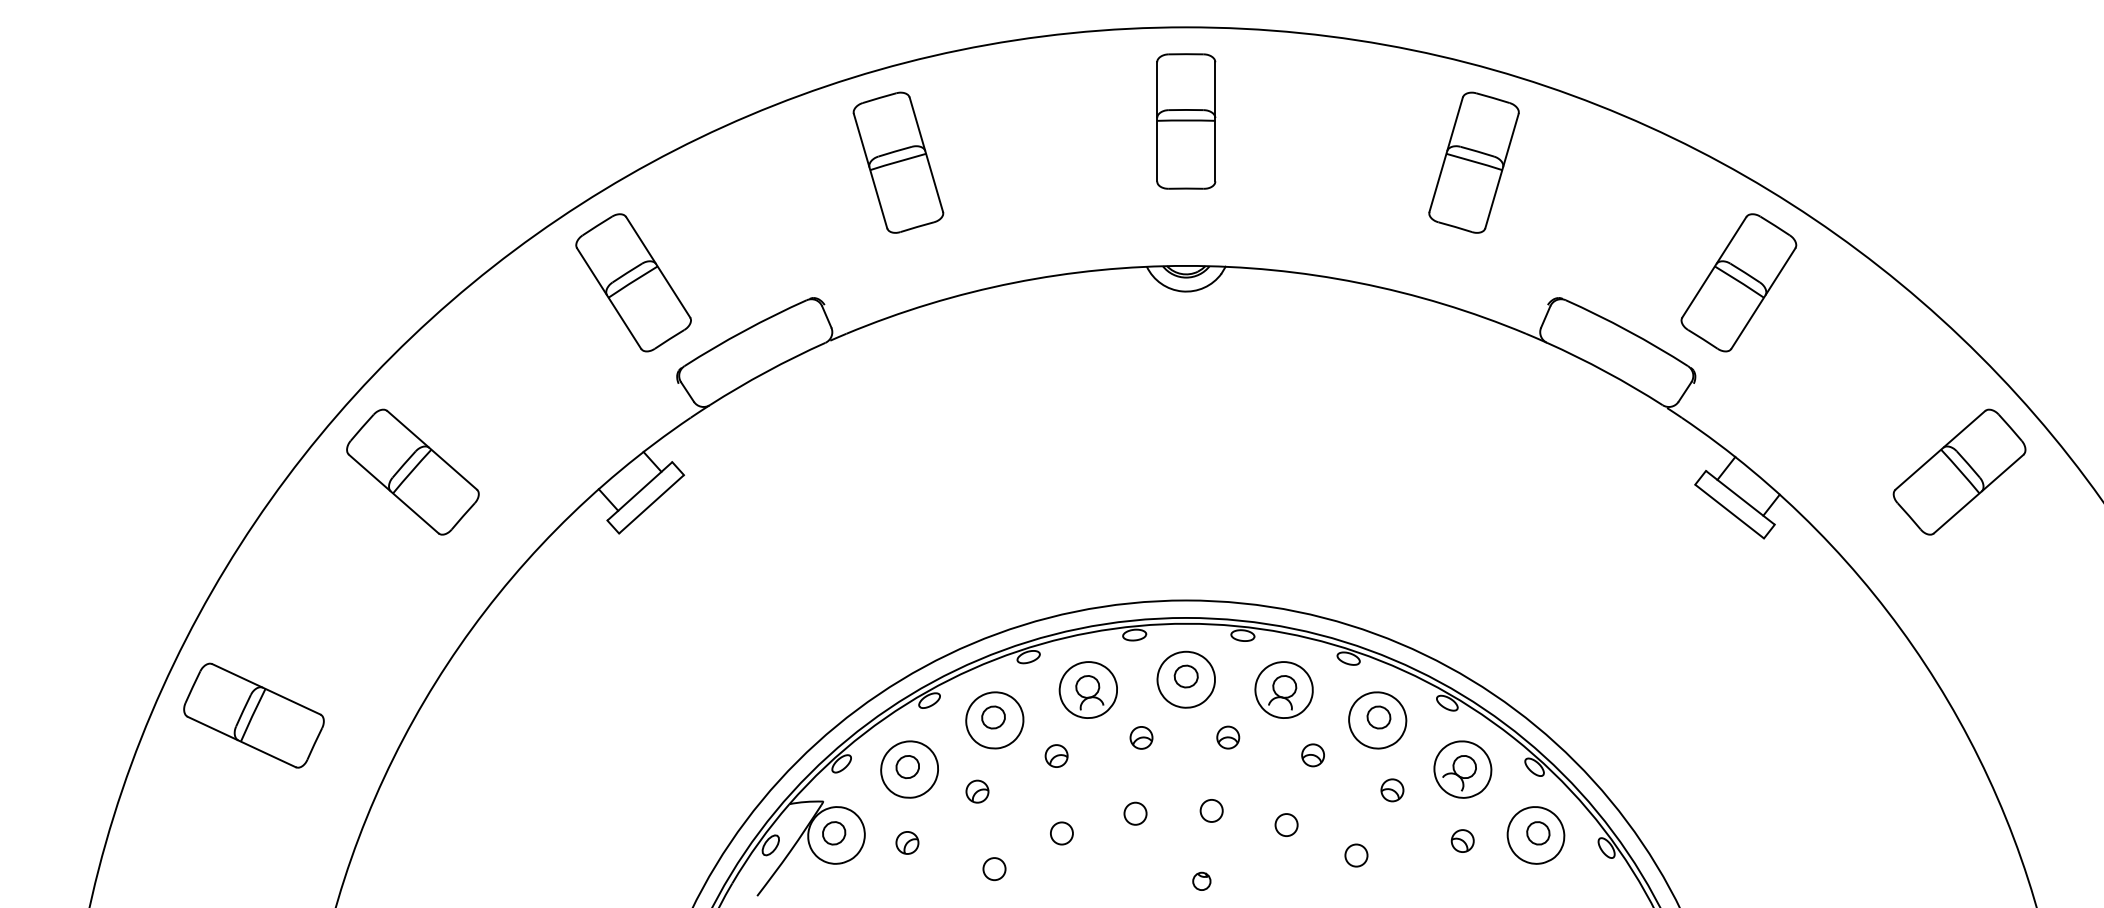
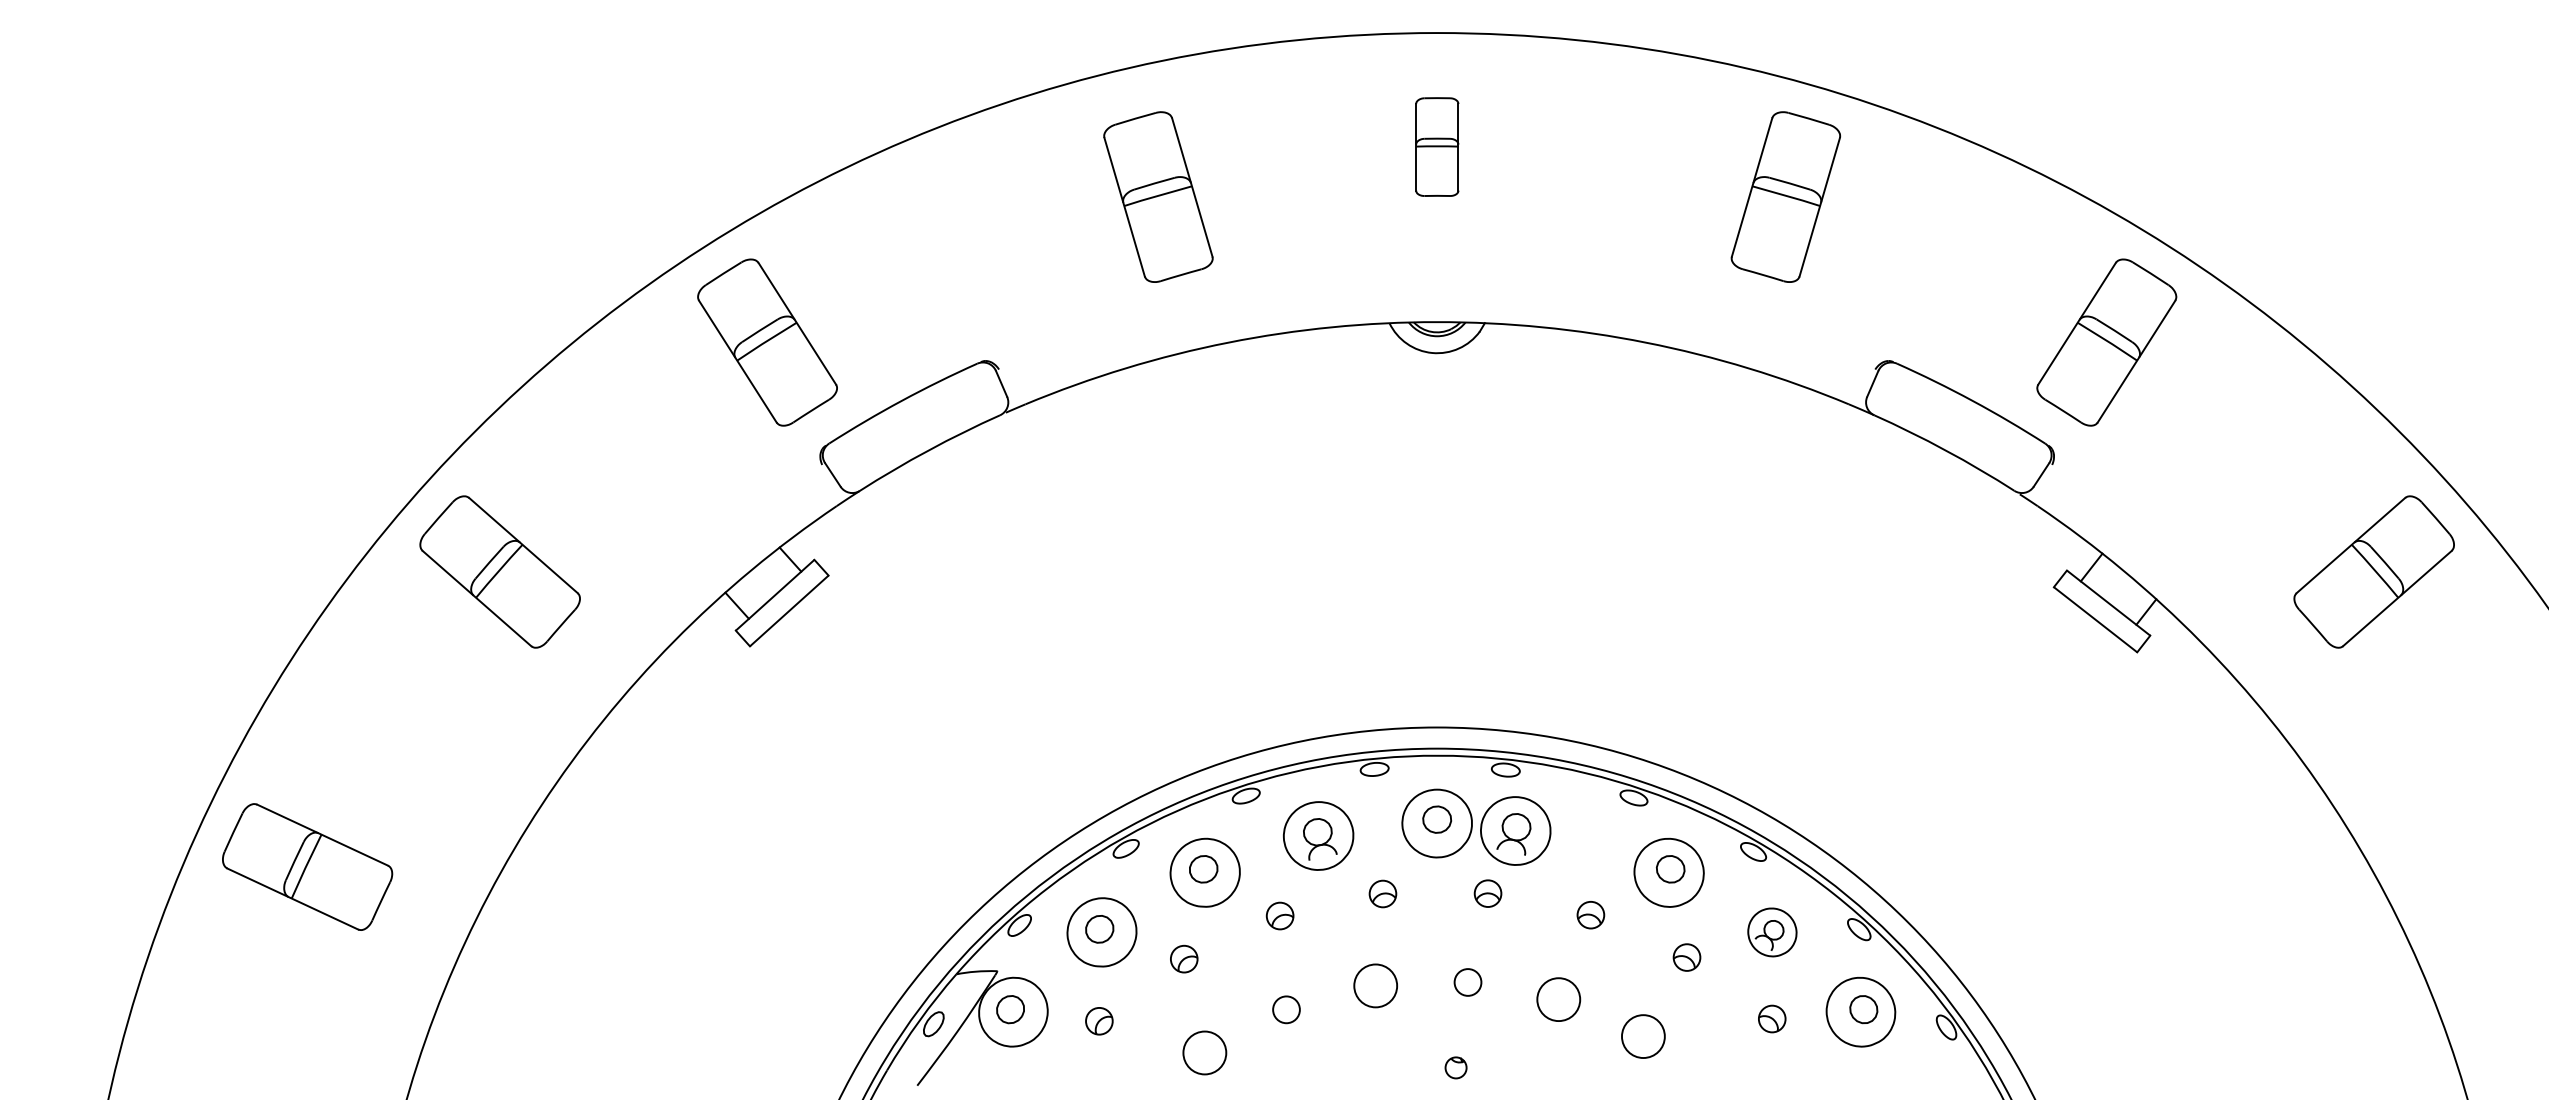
part: (1186, 120) -> (1437, 146), size x0.6
part: (898, 162) -> (1158, 196), moved
part: (1283, 689) -> (1515, 830), moved
part: (1462, 769) -> (1772, 932), size x0.7
circle: (1135, 813) -> (1375, 985), size x1.6
circle: (1286, 824) -> (1558, 999), size x1.6
circle: (1356, 855) -> (1643, 1036), size x1.6
circle: (994, 868) -> (1204, 1052), size x1.6

